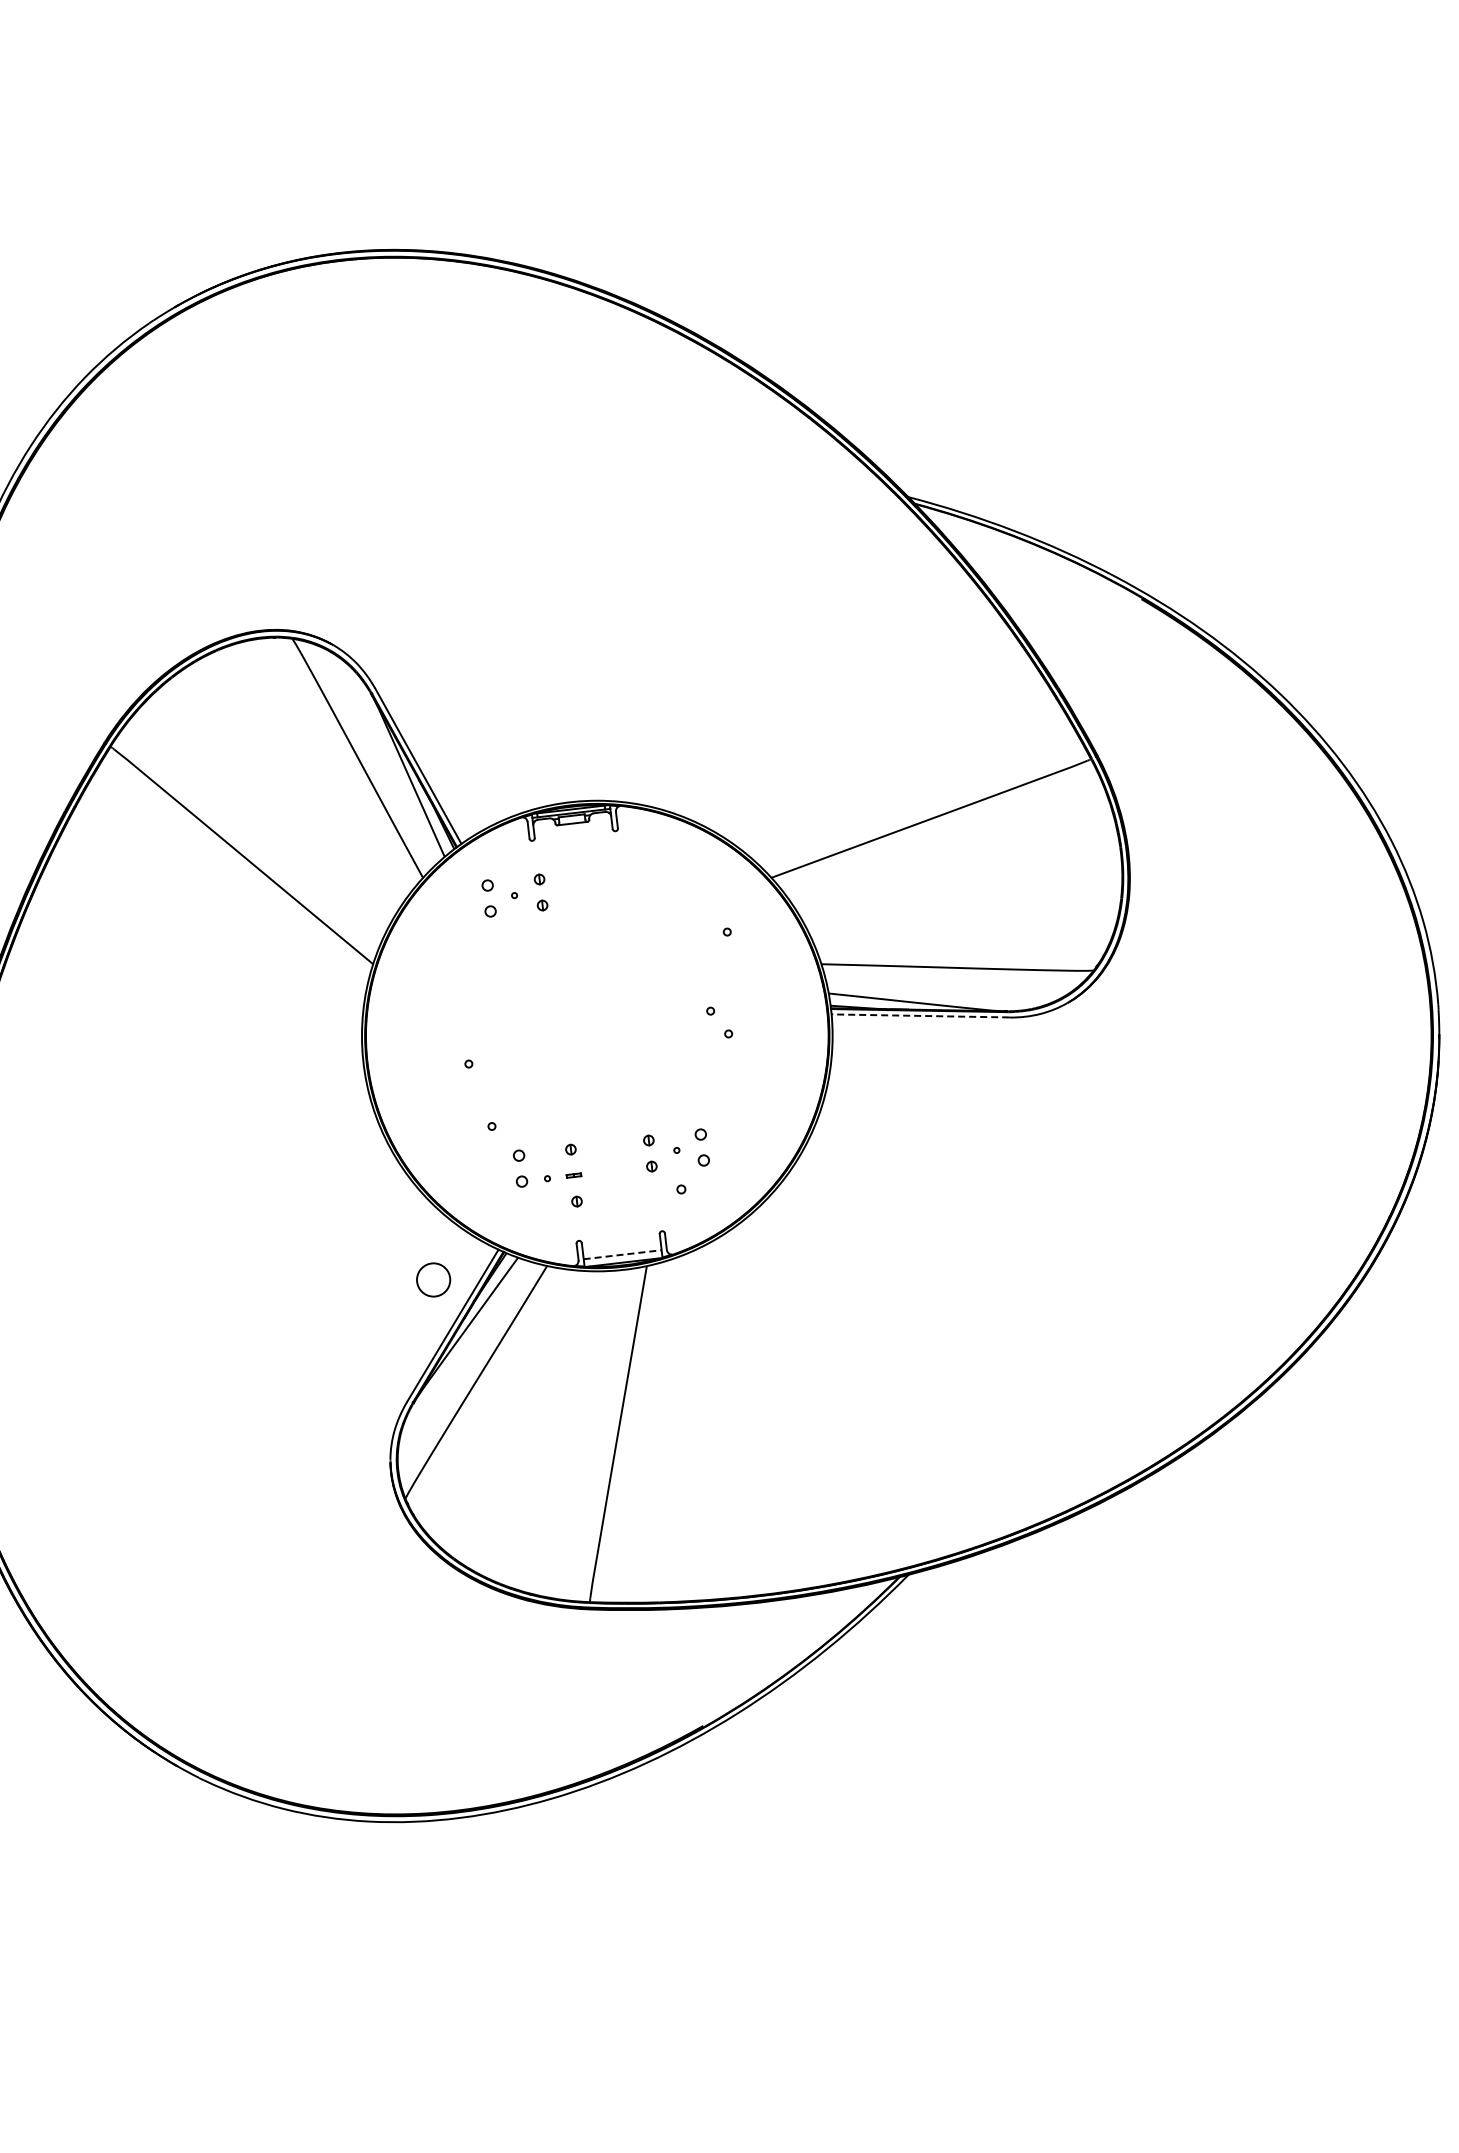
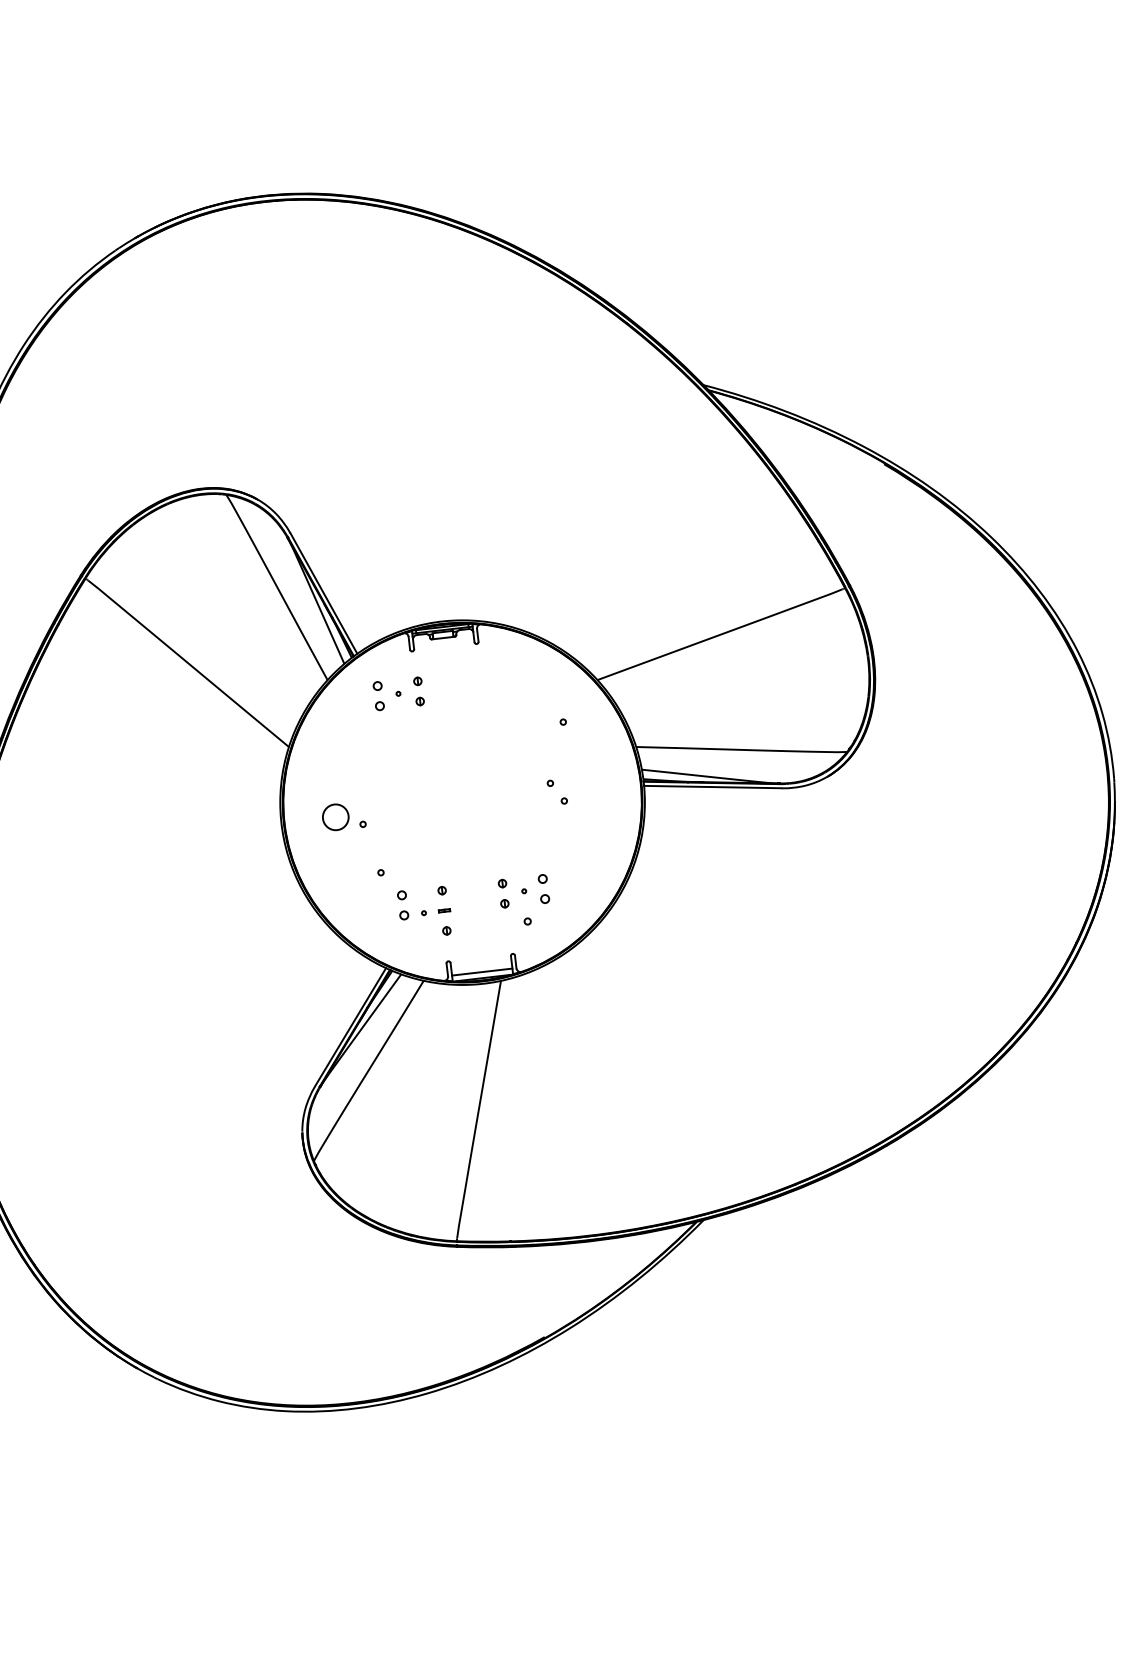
line: (920, 1015) -> (712, 786), dashed -> solid
line: (623, 1254) -> (482, 971), dashed -> solid
circle: (433, 1279) -> (335, 816), moved

